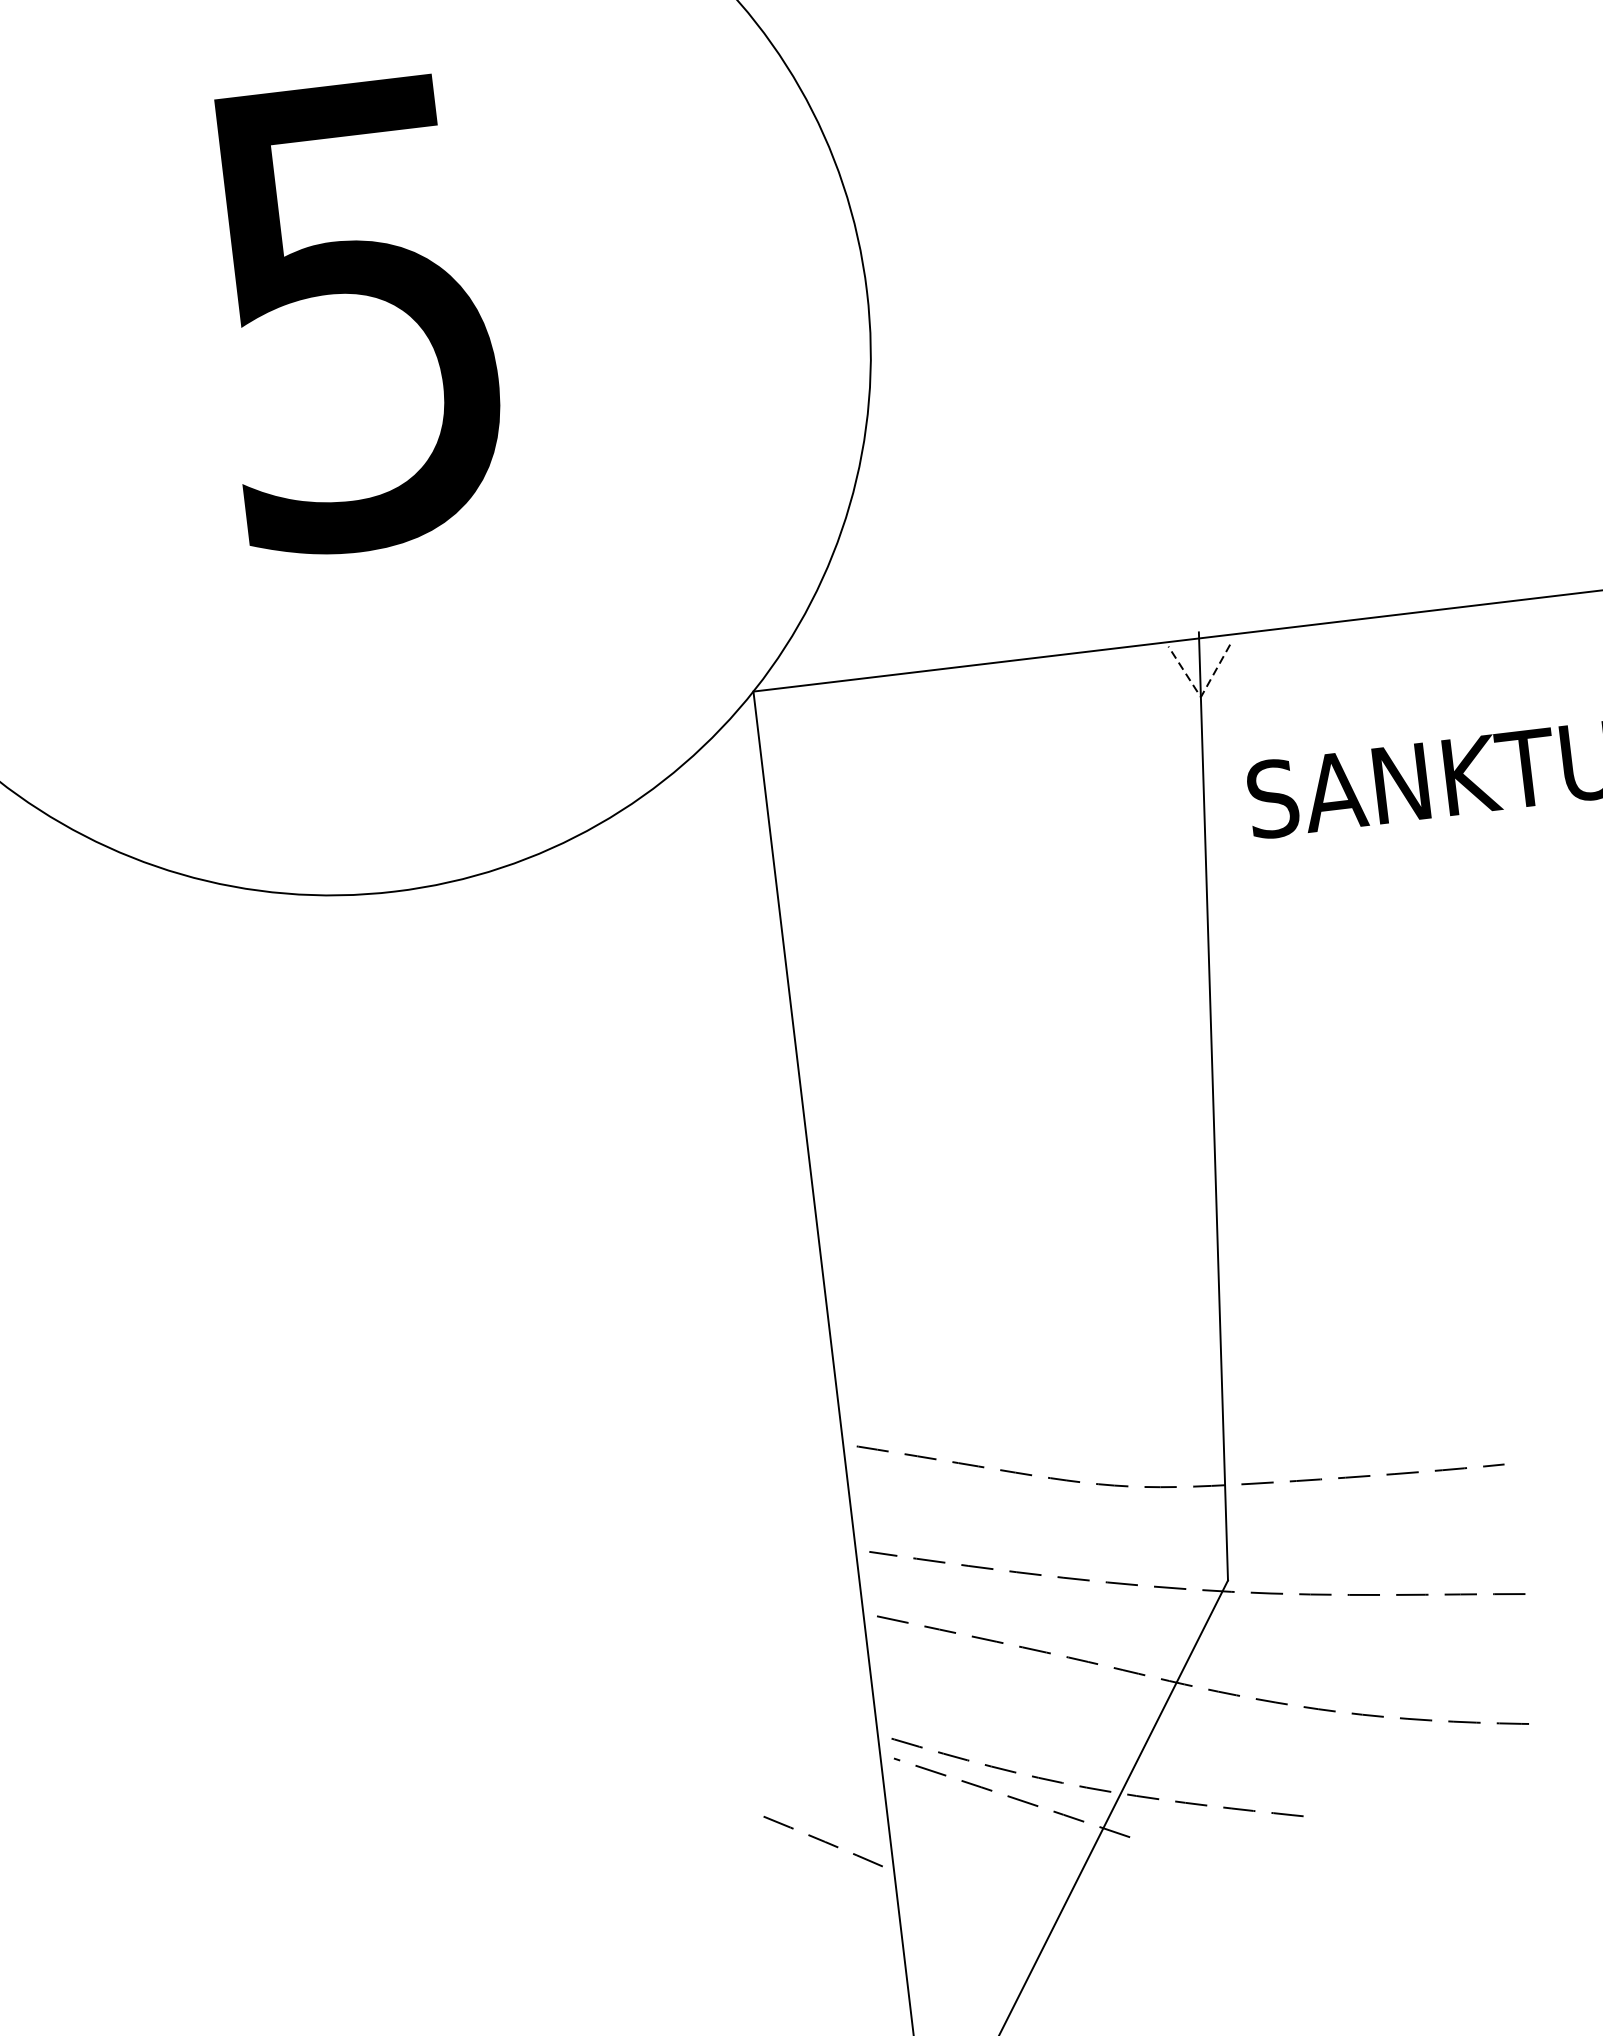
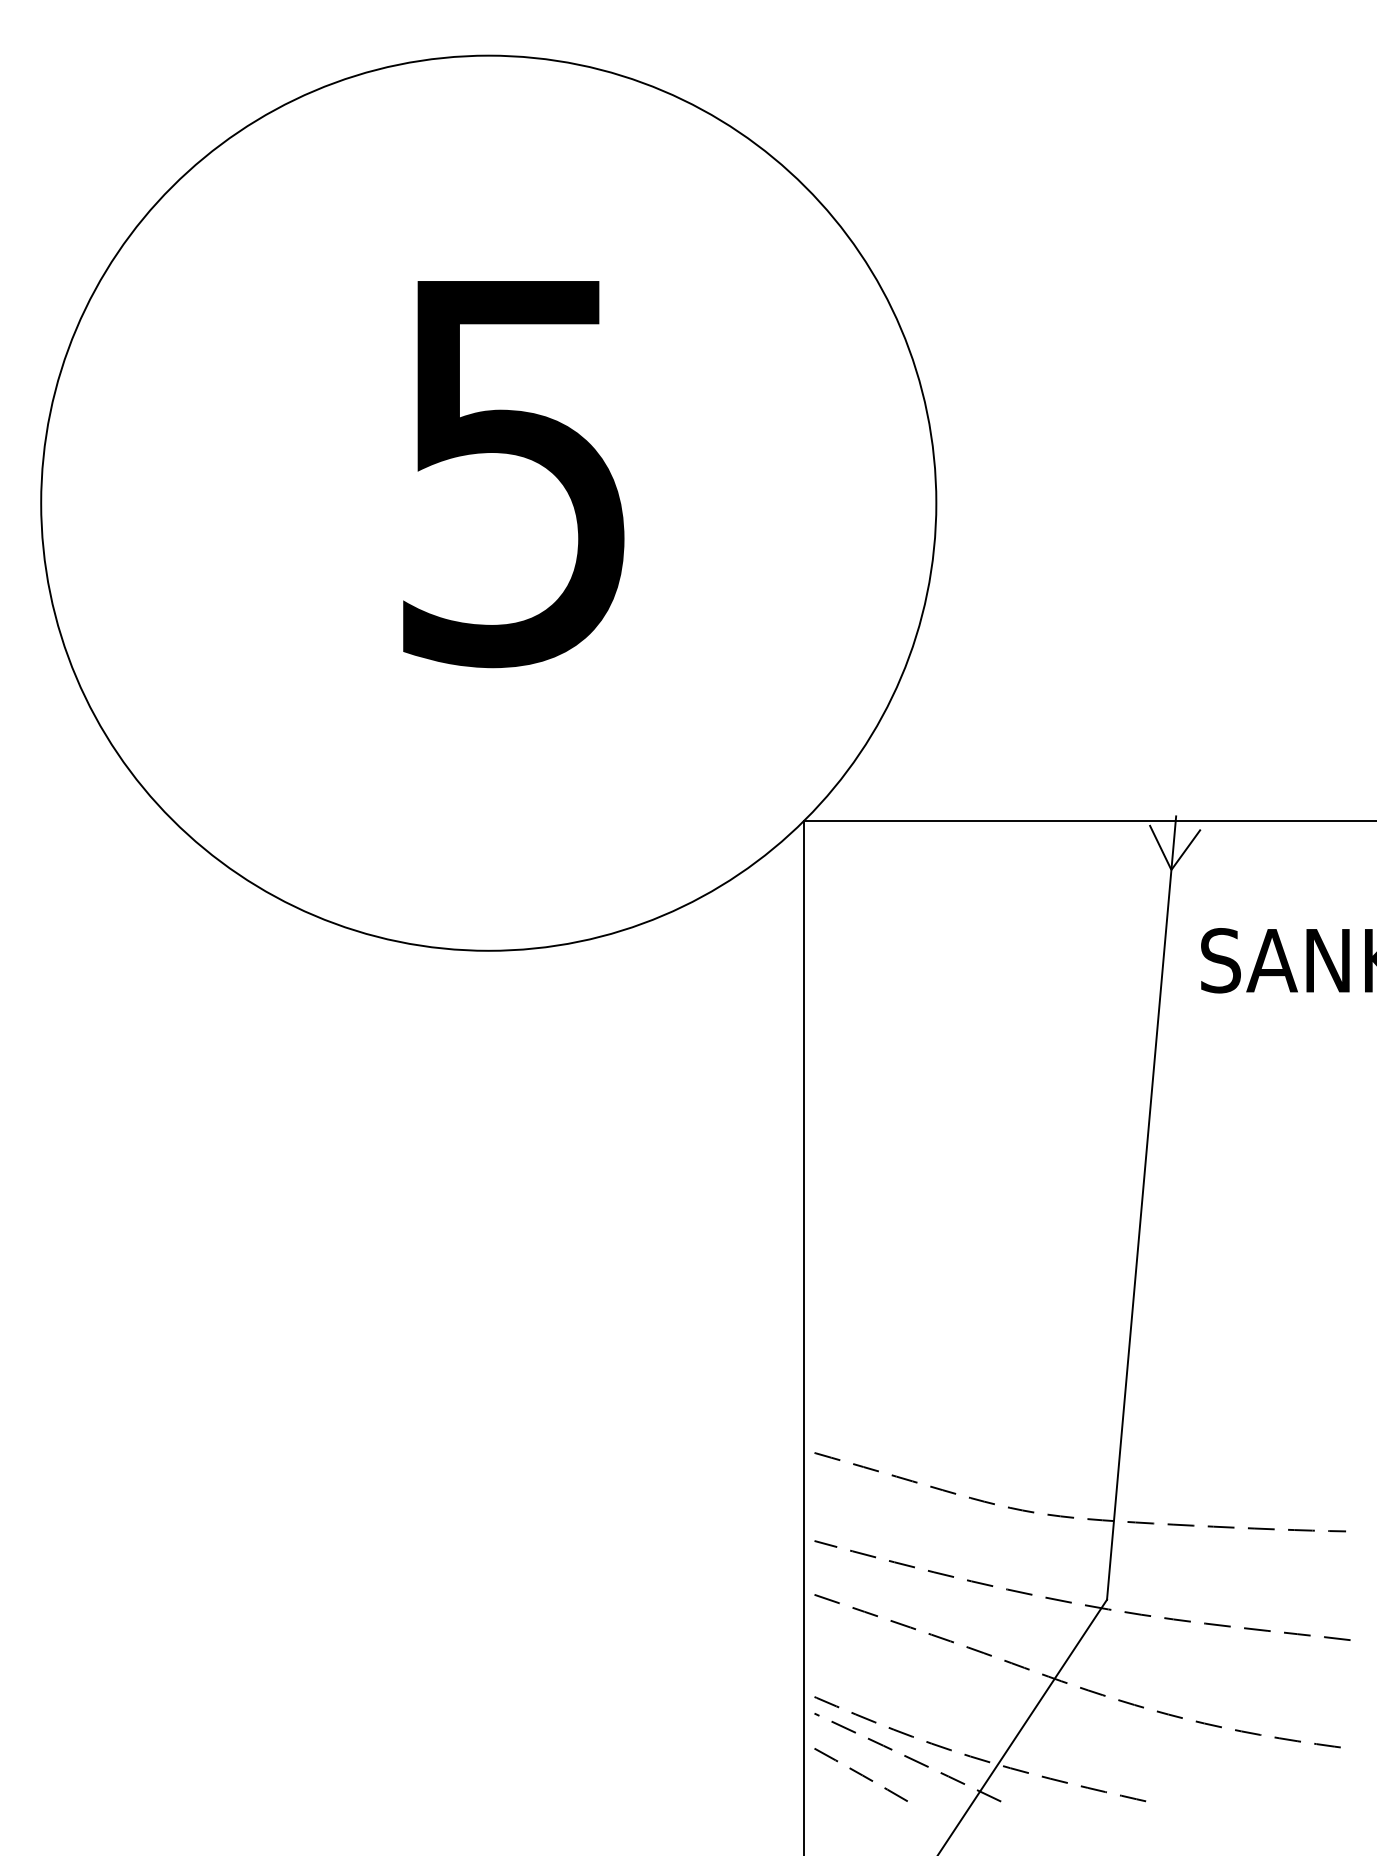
line: (1200, 696) -> (1171, 869), dashed -> solid
line: (822, 1841) -> (860, 1774), moved

